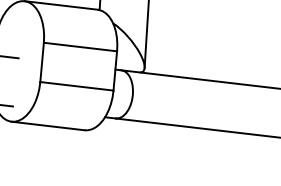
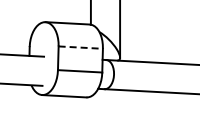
line: (81, 46) -> (81, 47), solid -> dashed

